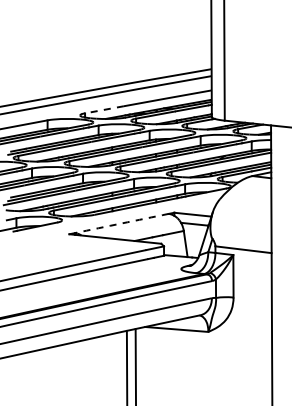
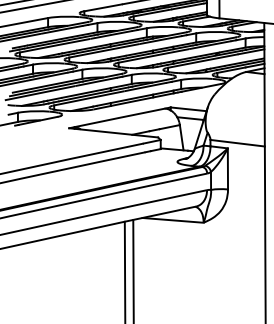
line: (104, 109) -> (103, 7), dashed -> solid
arc: (121, 223) -> (119, 117), dashed -> solid

